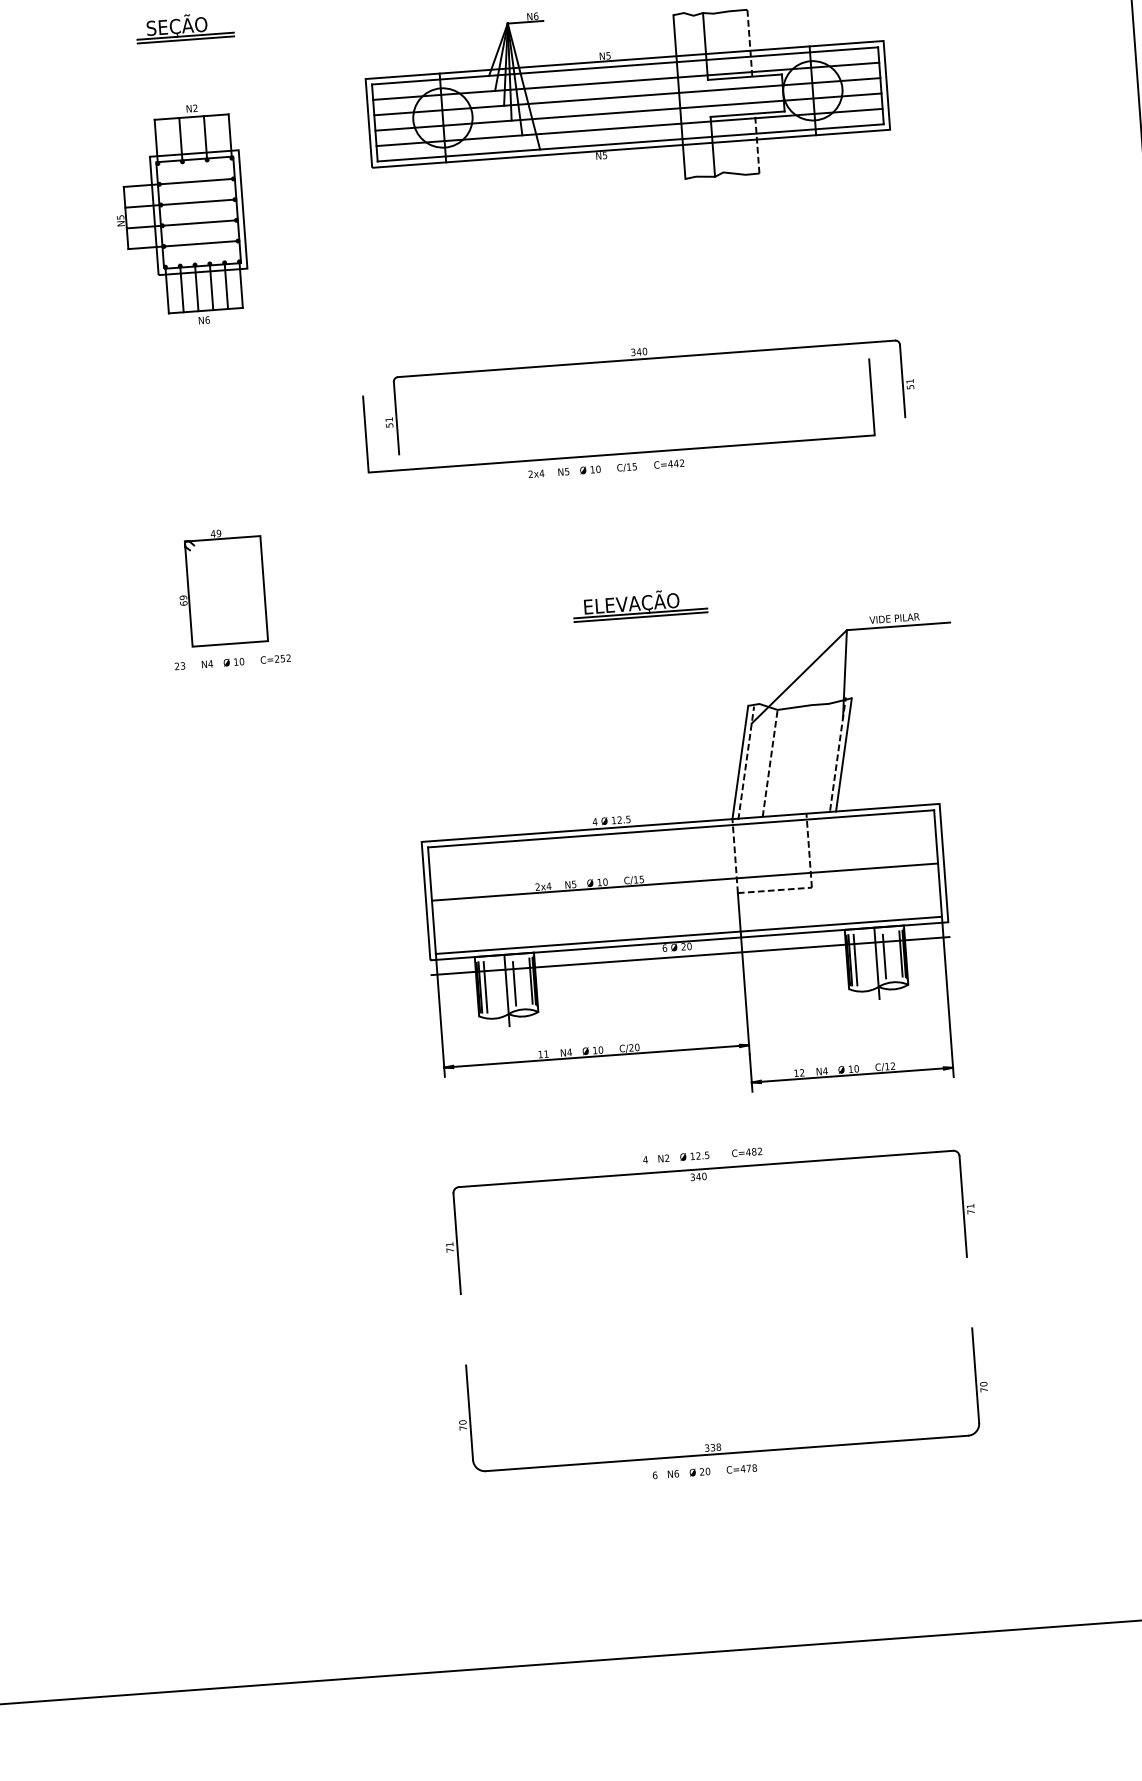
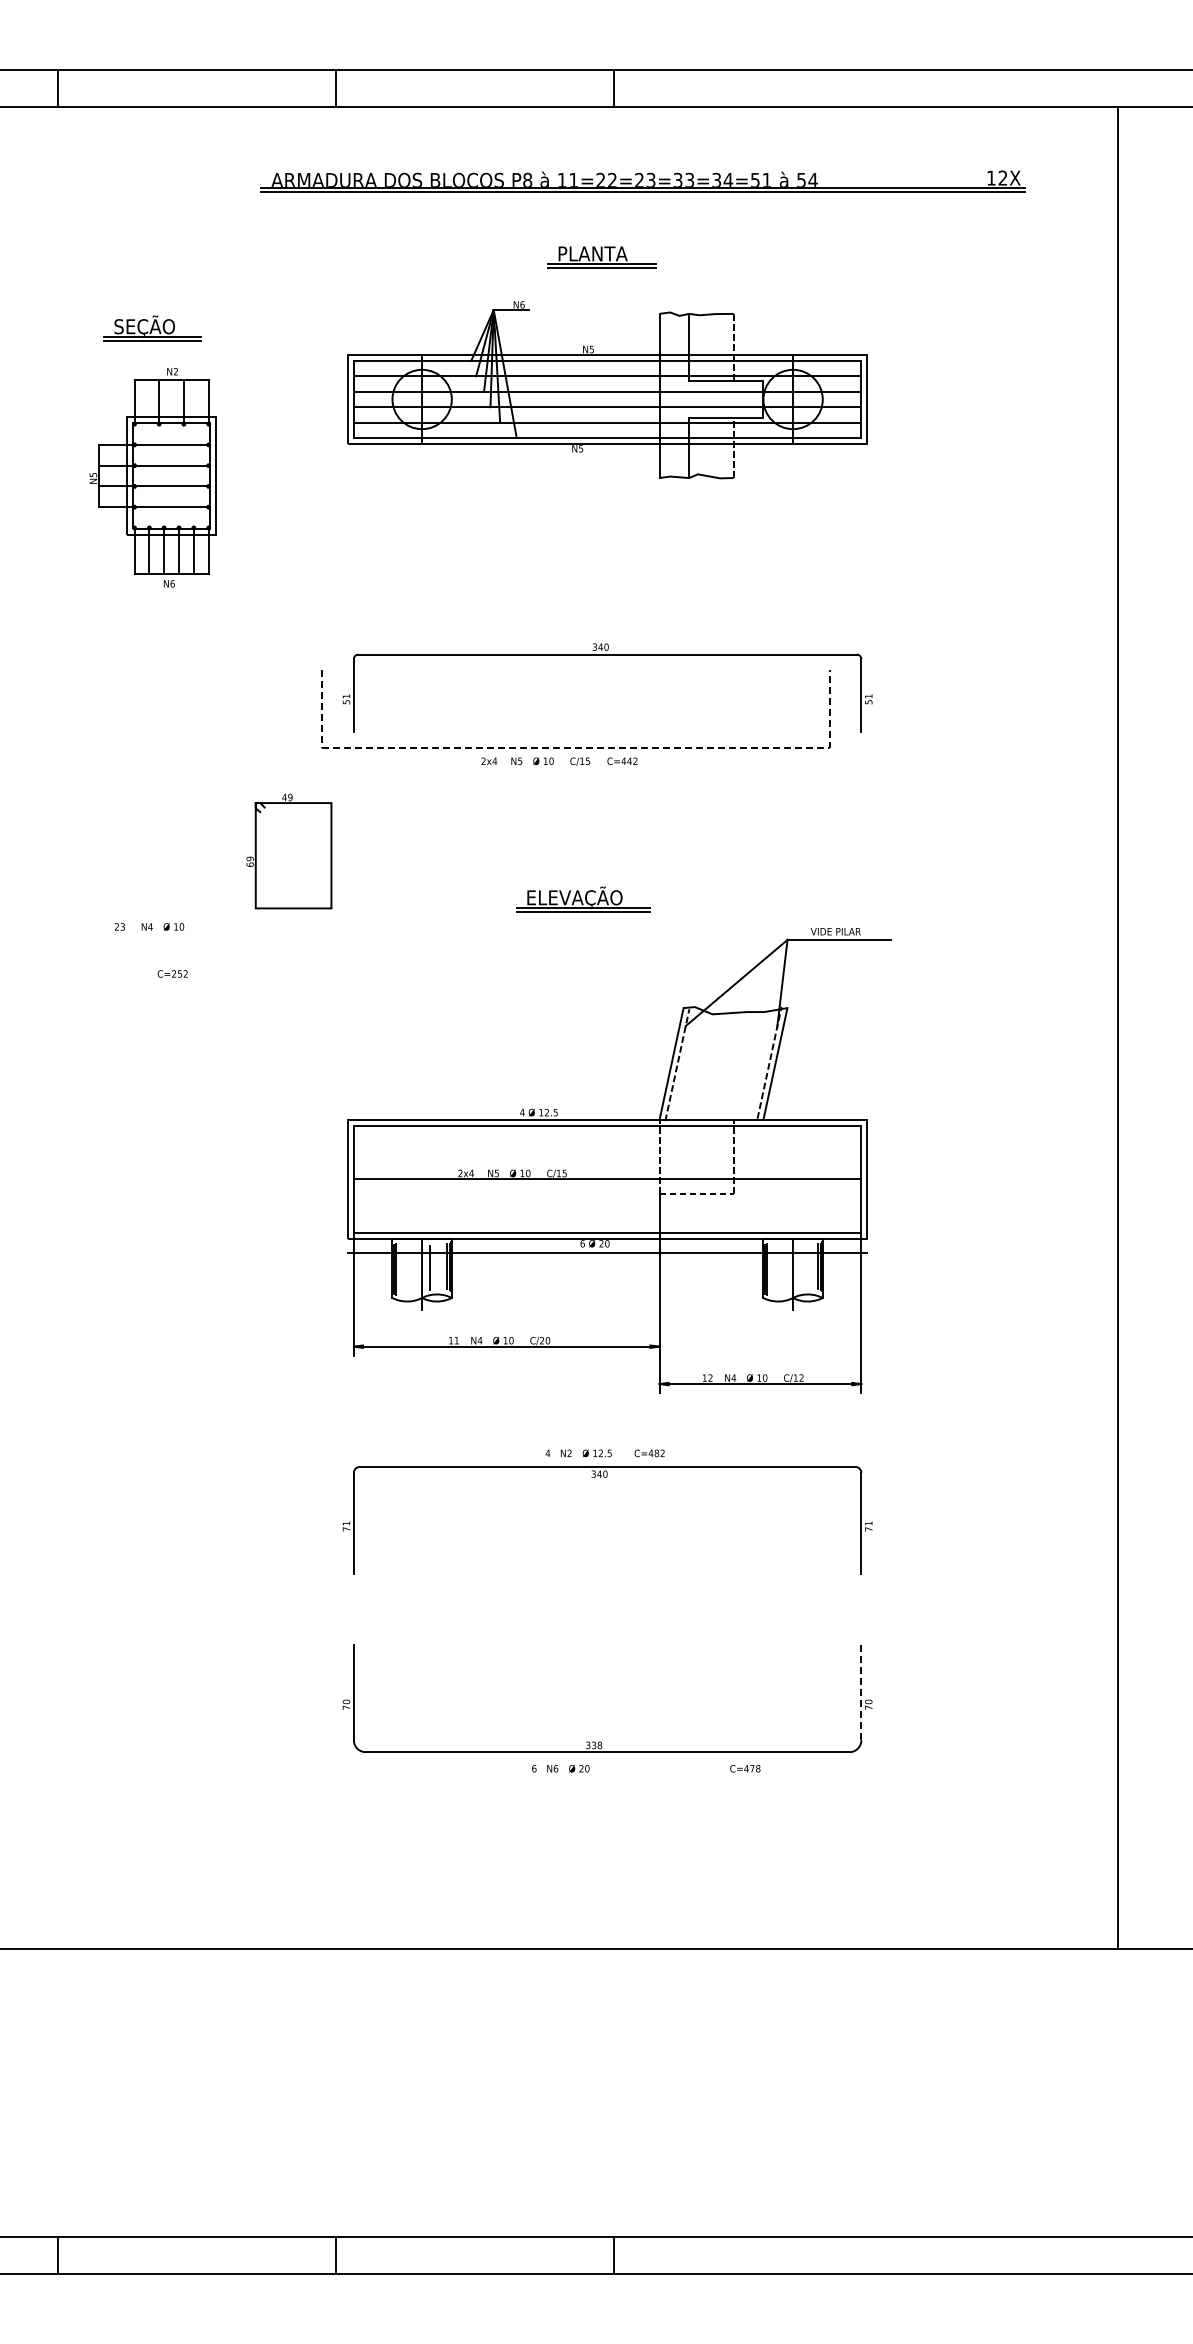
part: (184, 27) -> (152, 328), moved
line: (621, 453) -> (575, 747), solid -> dashed
part: (222, 587) -> (289, 851), moved
text: (275, 658) -> (172, 973), moved
line: (769, 762) -> (700, 1066), removed
line: (884, 956) -> (801, 1268), removed
line: (855, 960) -> (771, 1269), removed
line: (486, 987) -> (401, 1269), removed
line: (975, 1376) -> (861, 1693), solid -> dashed
text: (742, 1468) -> (745, 1768), moved

